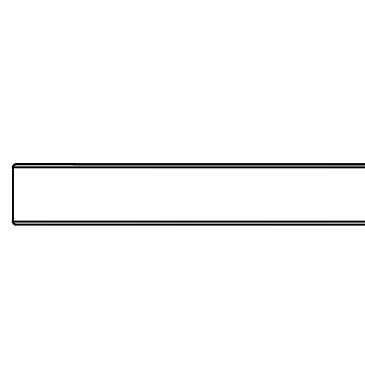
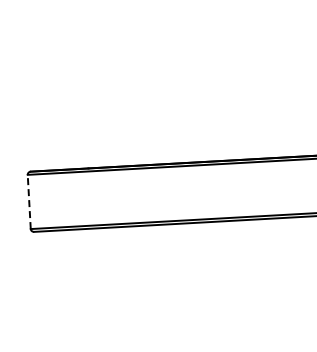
line: (12, 193) -> (28, 201), solid -> dashed

